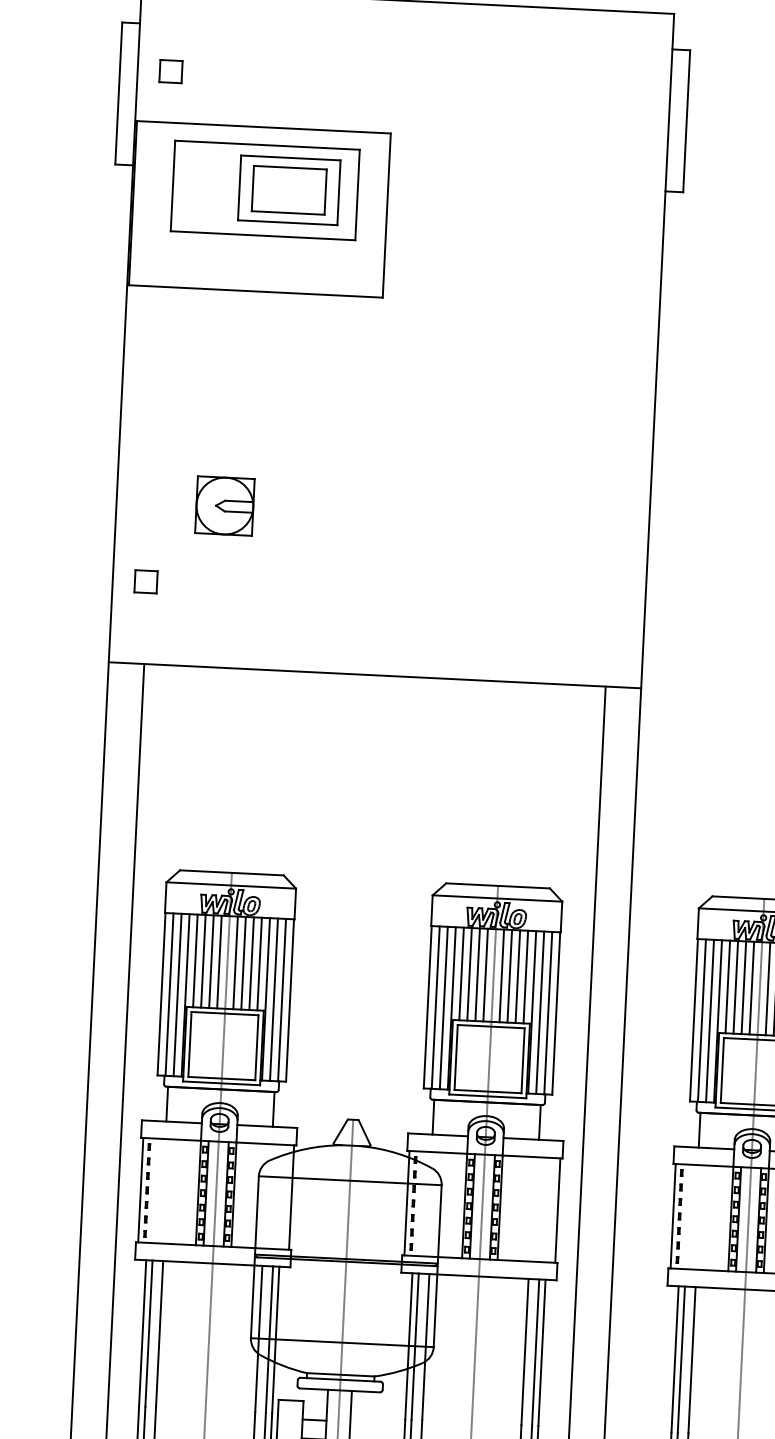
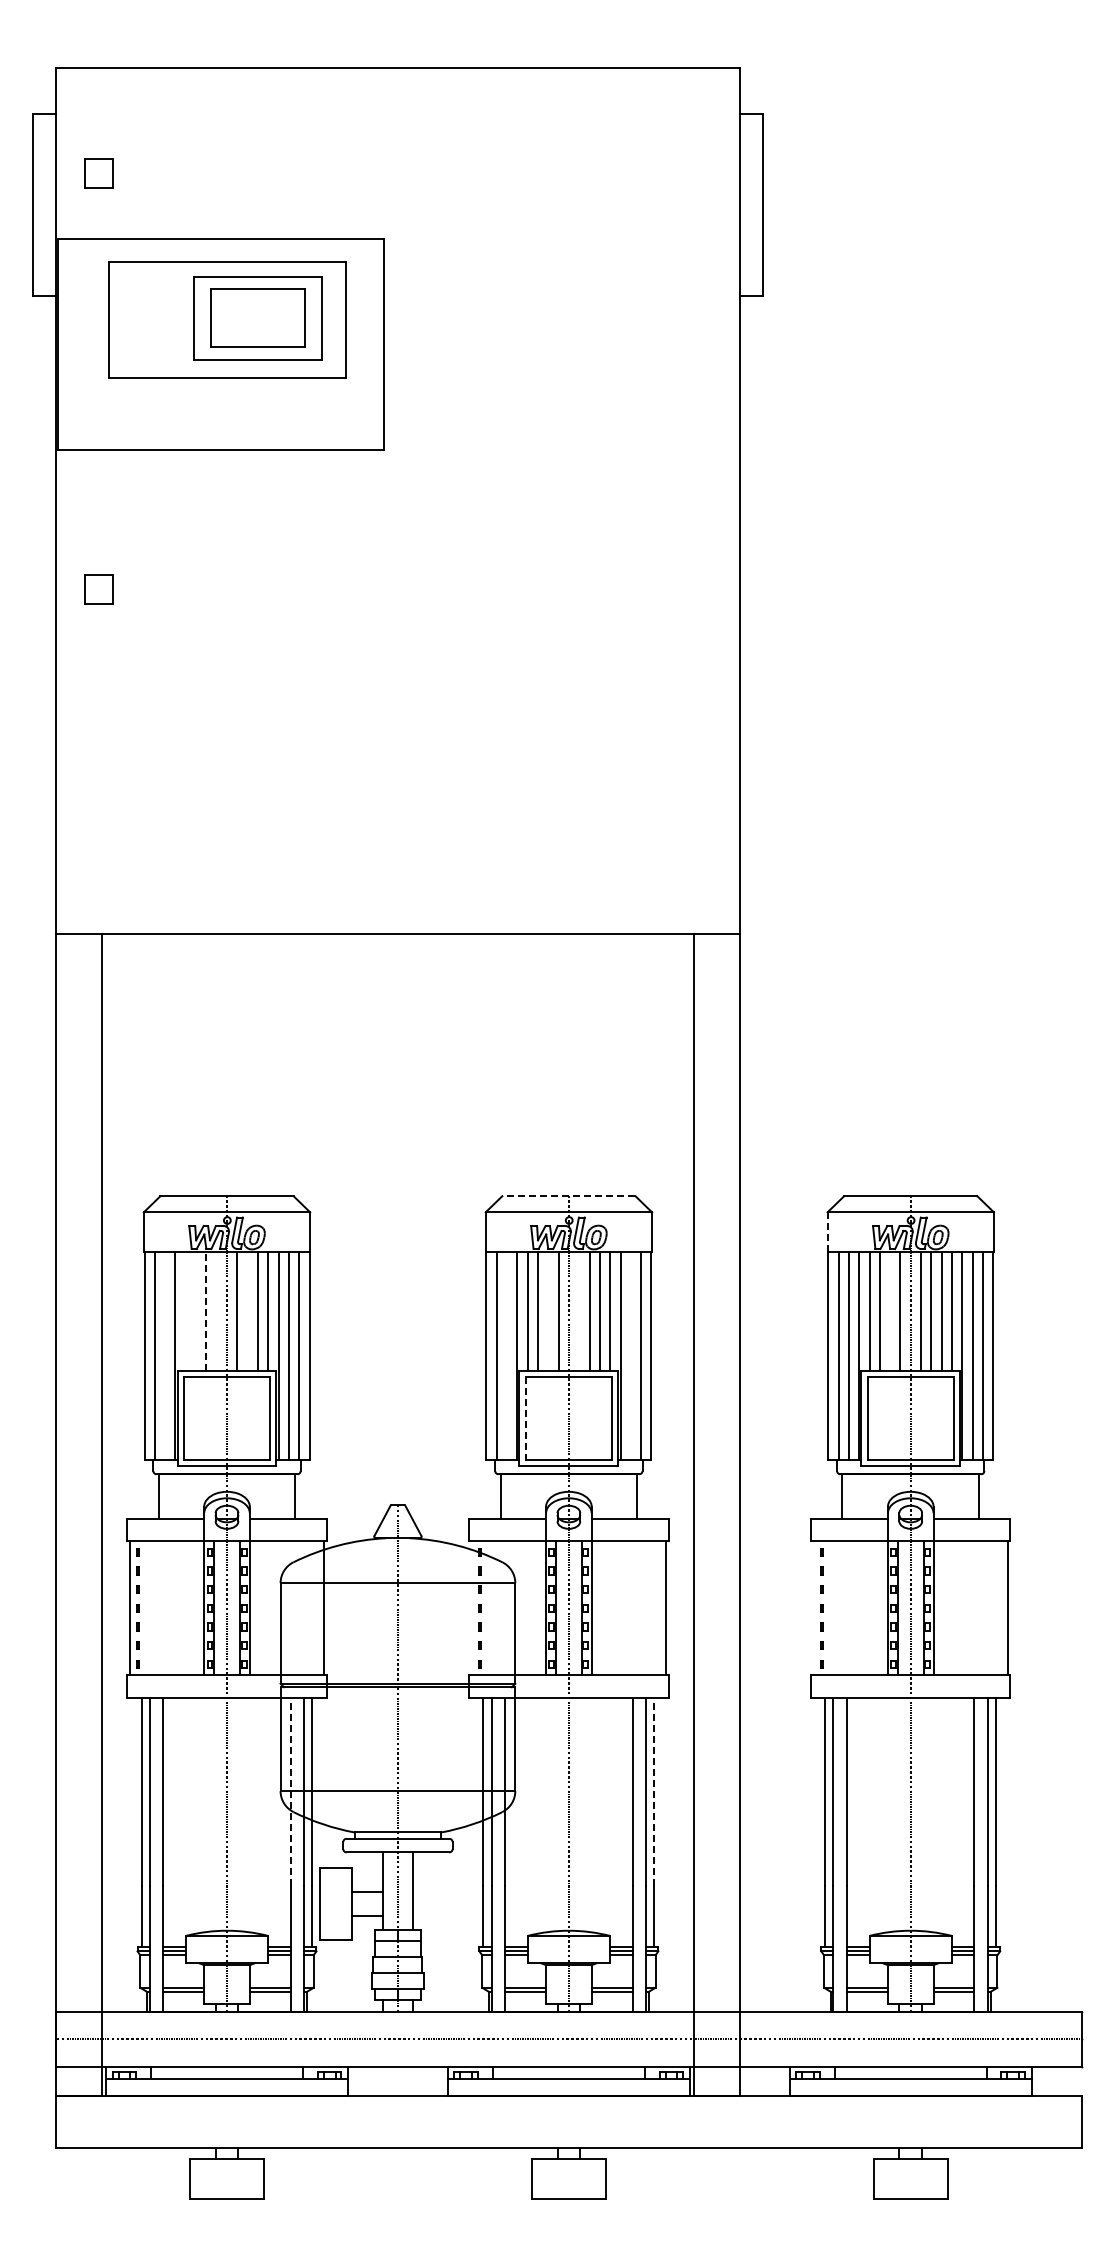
part: (224, 505) -> (194, 726), removed
part: (145, 581) -> (98, 589), moved
line: (497, 886) -> (568, 1196), solid -> dashed
line: (698, 924) -> (827, 1232), solid -> dashed
line: (195, 960) -> (185, 1310), removed
line: (203, 960) -> (196, 1310), removed
line: (211, 961) -> (206, 1310), solid -> dashed
line: (219, 961) -> (216, 1310), removed
line: (243, 962) -> (247, 1310), removed
line: (477, 974) -> (548, 1310), removed
line: (502, 975) -> (579, 1310), removed
line: (744, 987) -> (890, 1310), removed
line: (177, 994) -> (165, 1355), removed
line: (444, 1007) -> (507, 1355), removed
line: (540, 1012) -> (630, 1355), removed
line: (455, 1057) -> (525, 1418), solid -> dashed
line: (407, 1203) -> (472, 1608), removed
line: (672, 1216) -> (813, 1608), removed
line: (258, 1338) -> (290, 1791), solid -> dashed
line: (542, 1352) -> (654, 1791), solid -> dashed

